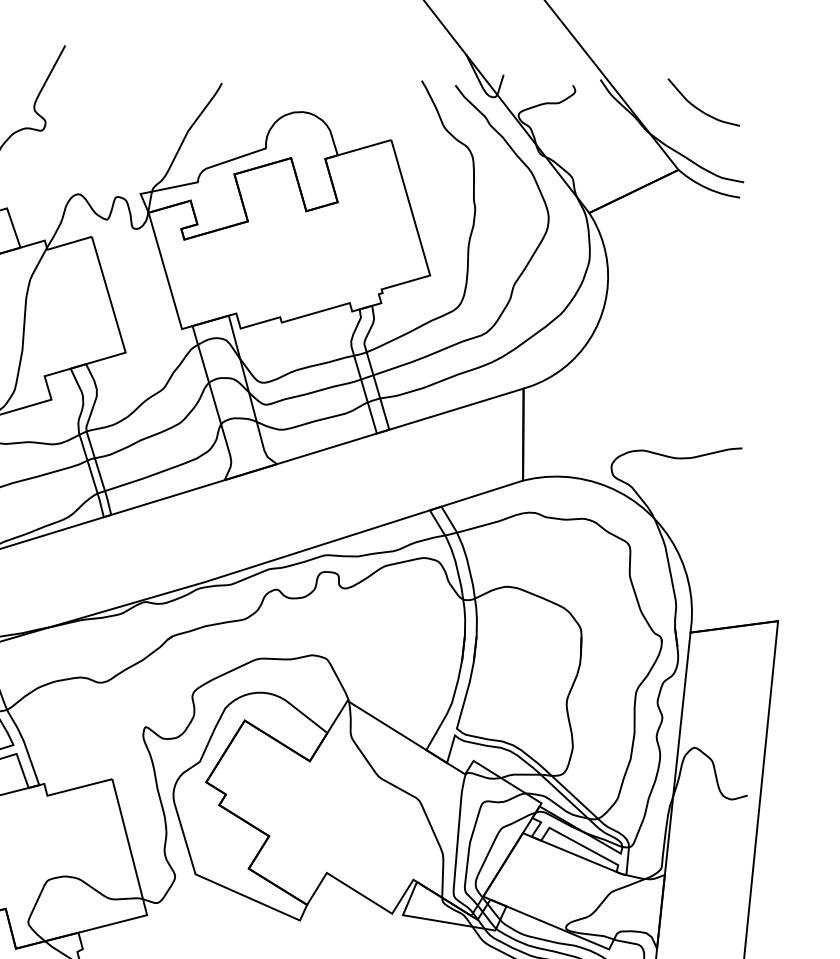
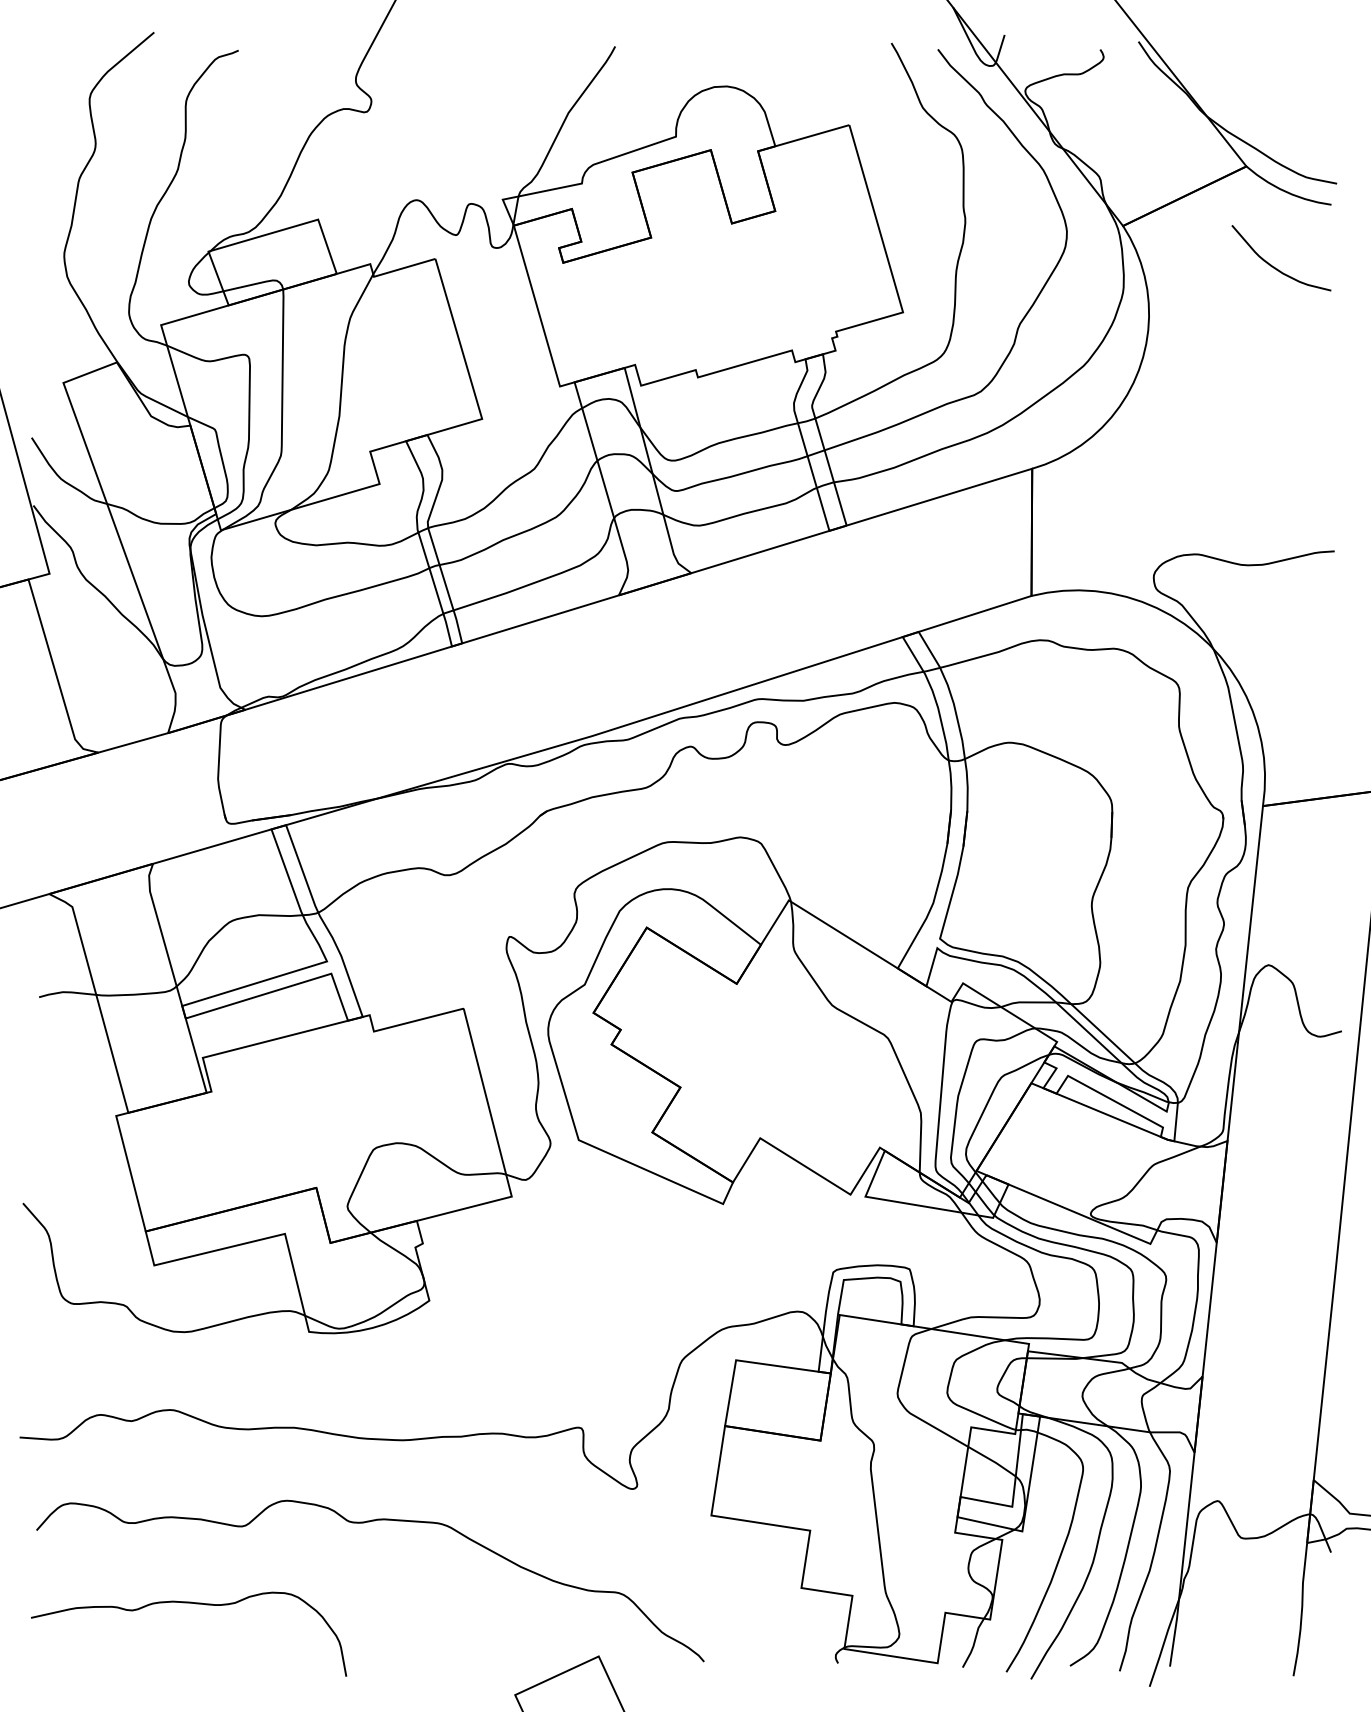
curve: (698, 108) -> (1274, 266), moved

